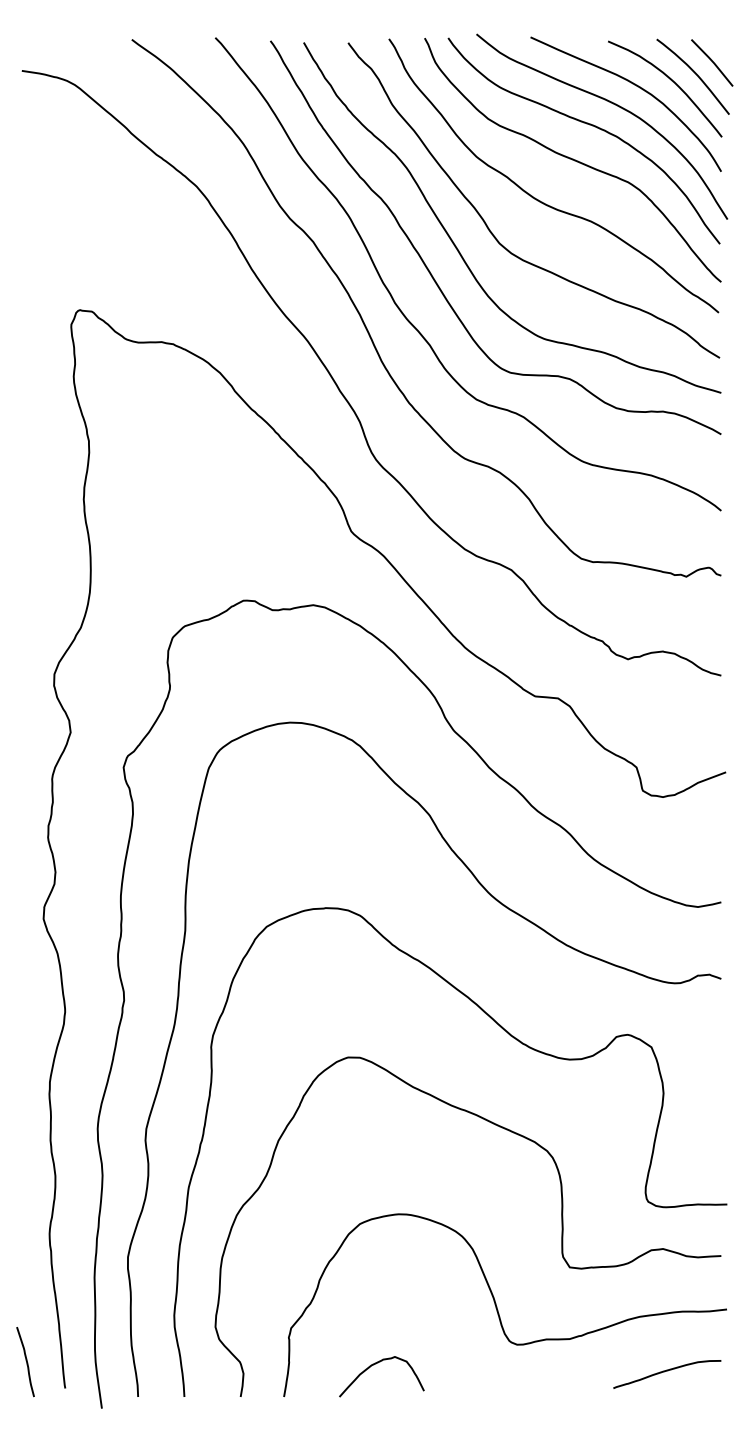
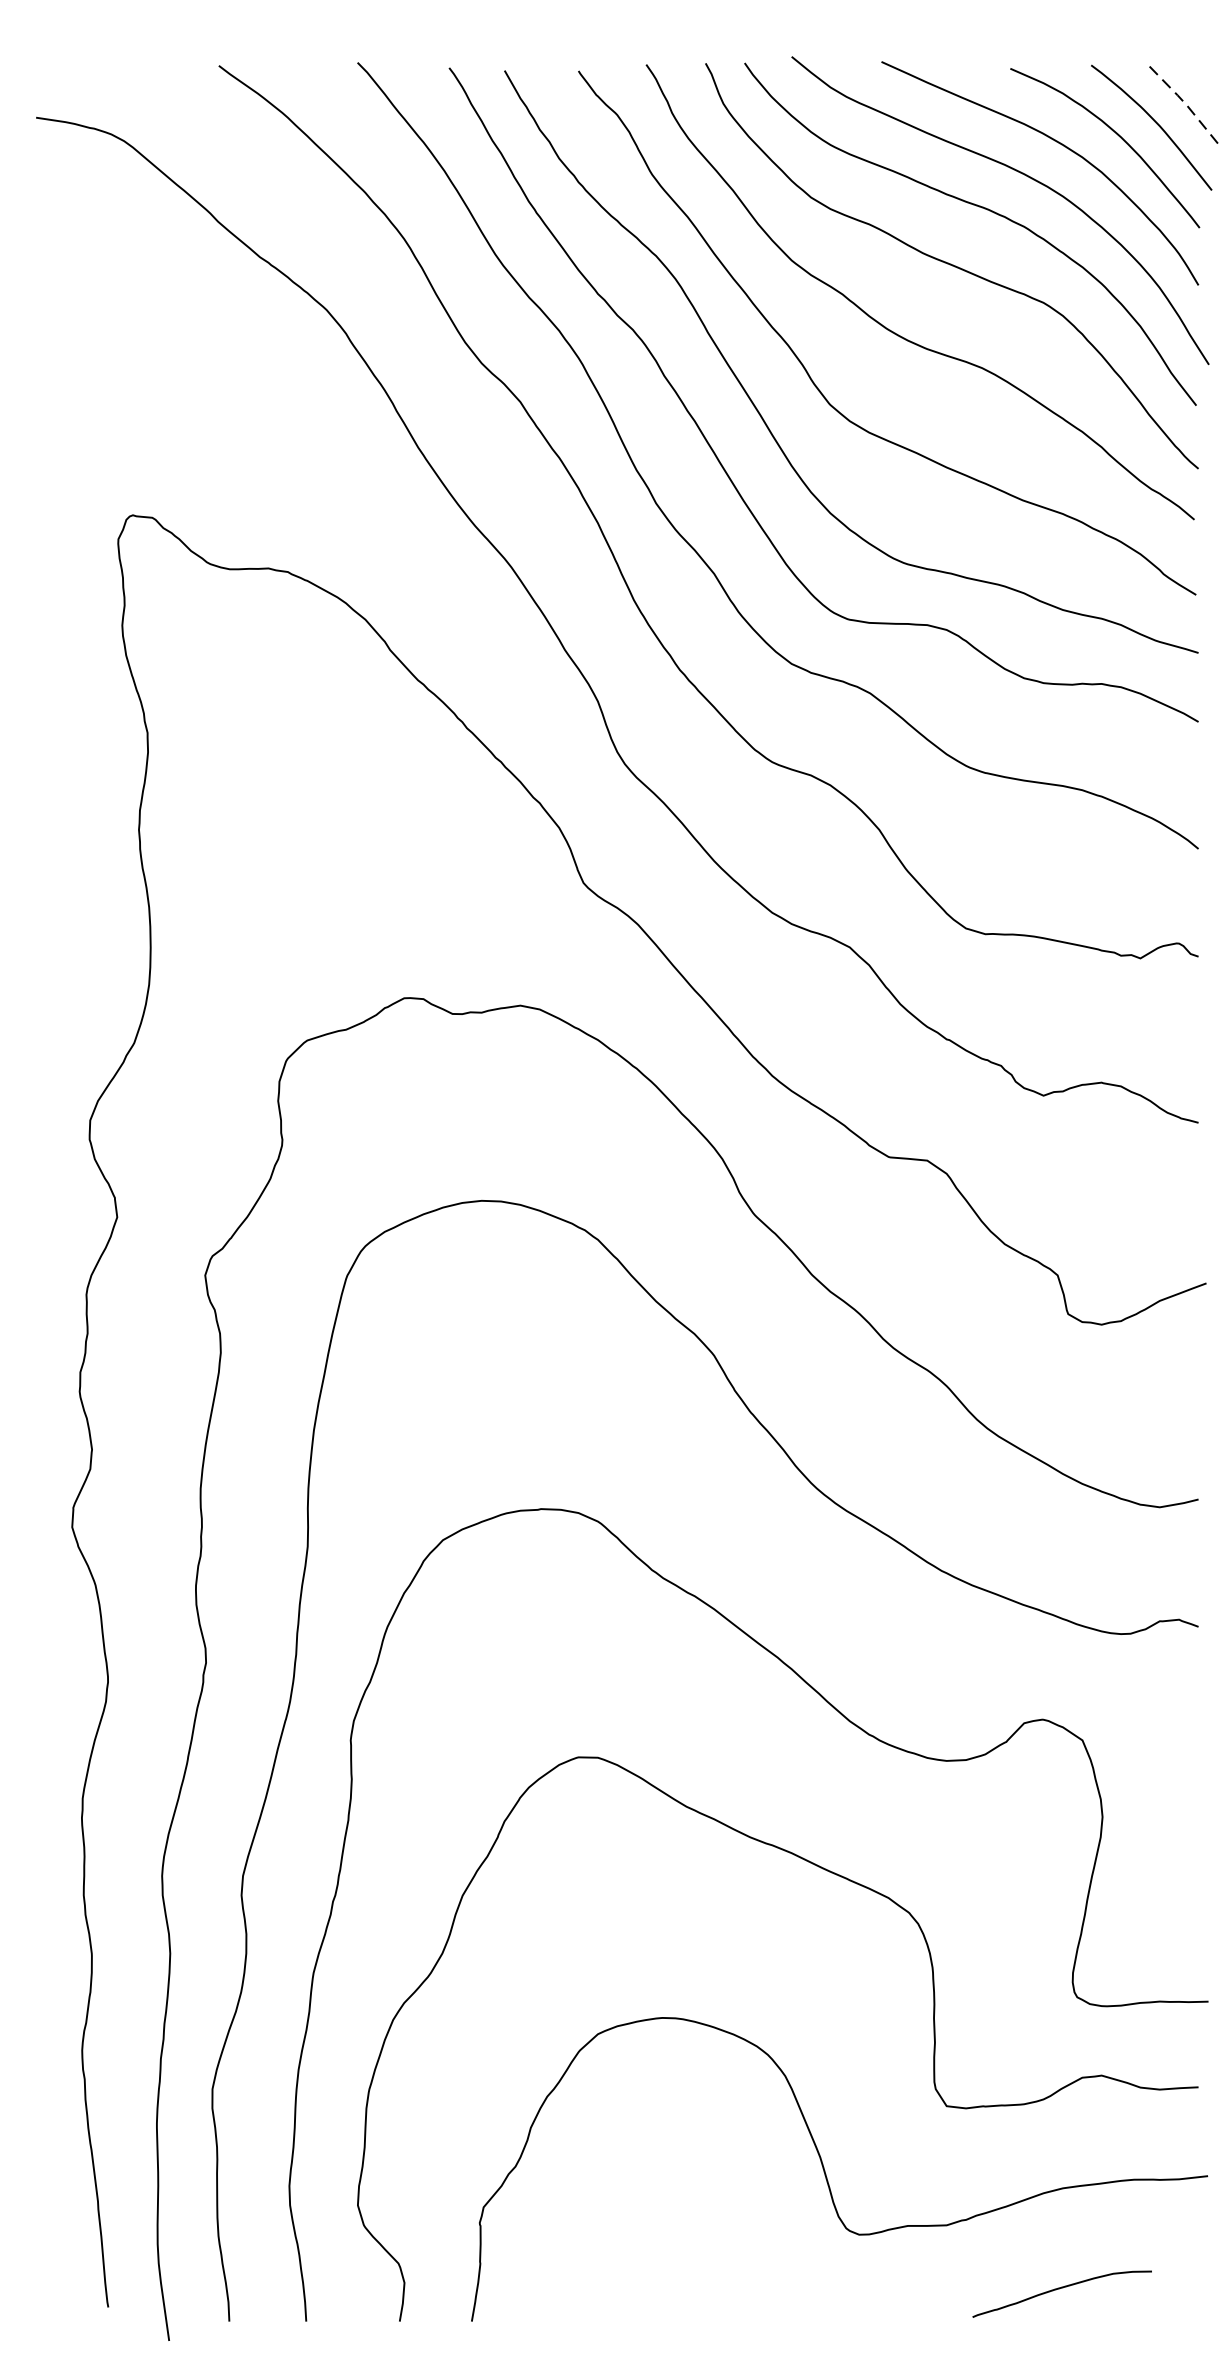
line: (713, 62) -> (1185, 103), solid -> dashed
curve: (26, 1362) -> (43, 2264), removed
curve: (376, 1364) -> (625, 2267), removed
curve: (667, 1371) -> (1062, 2289), moved

